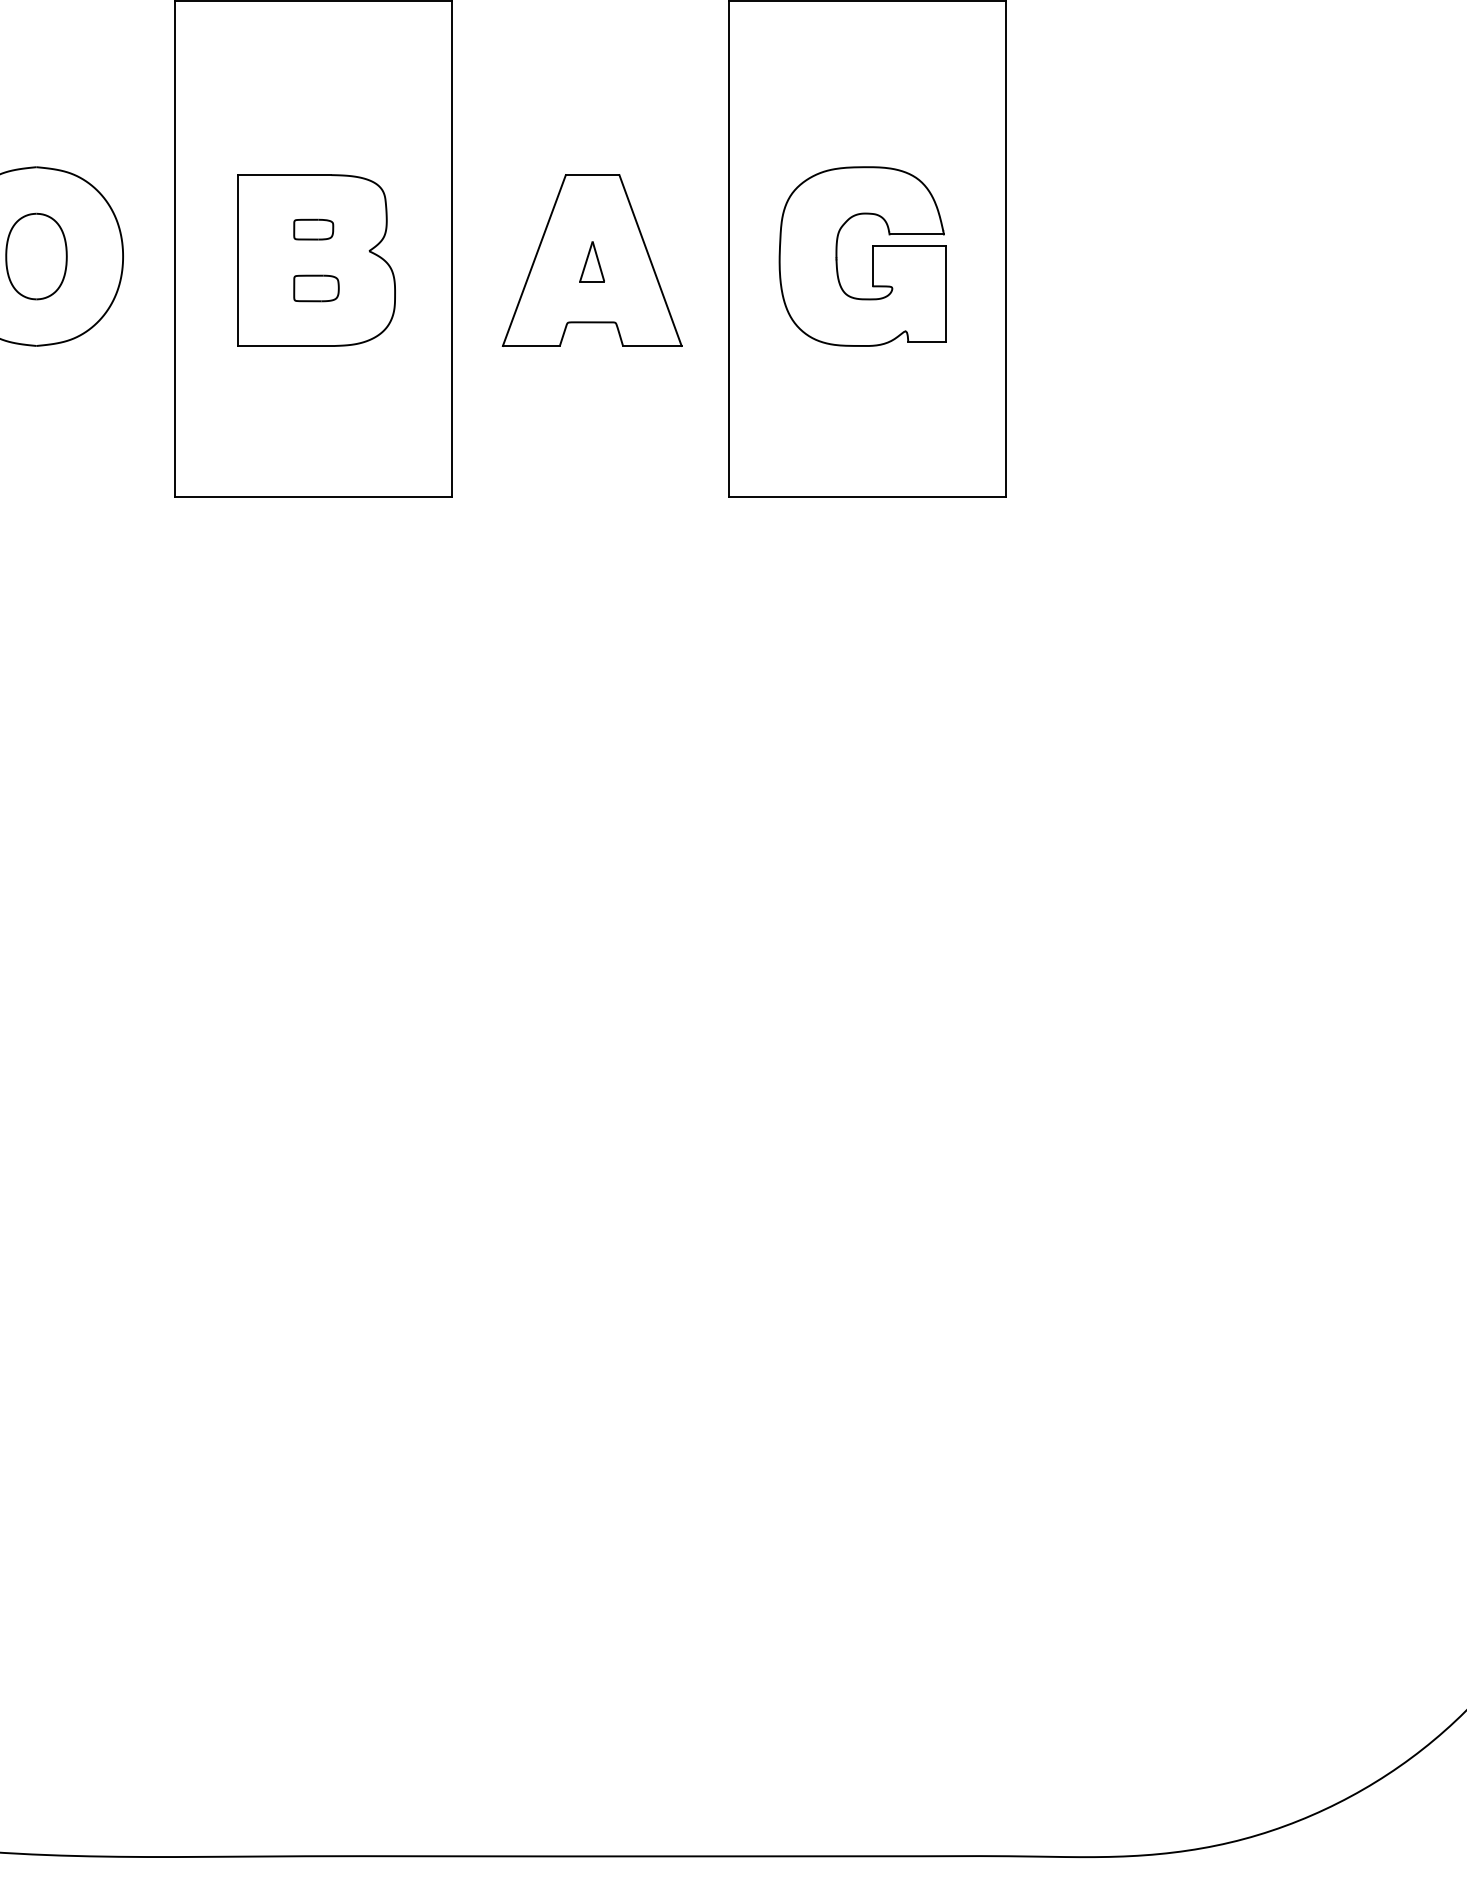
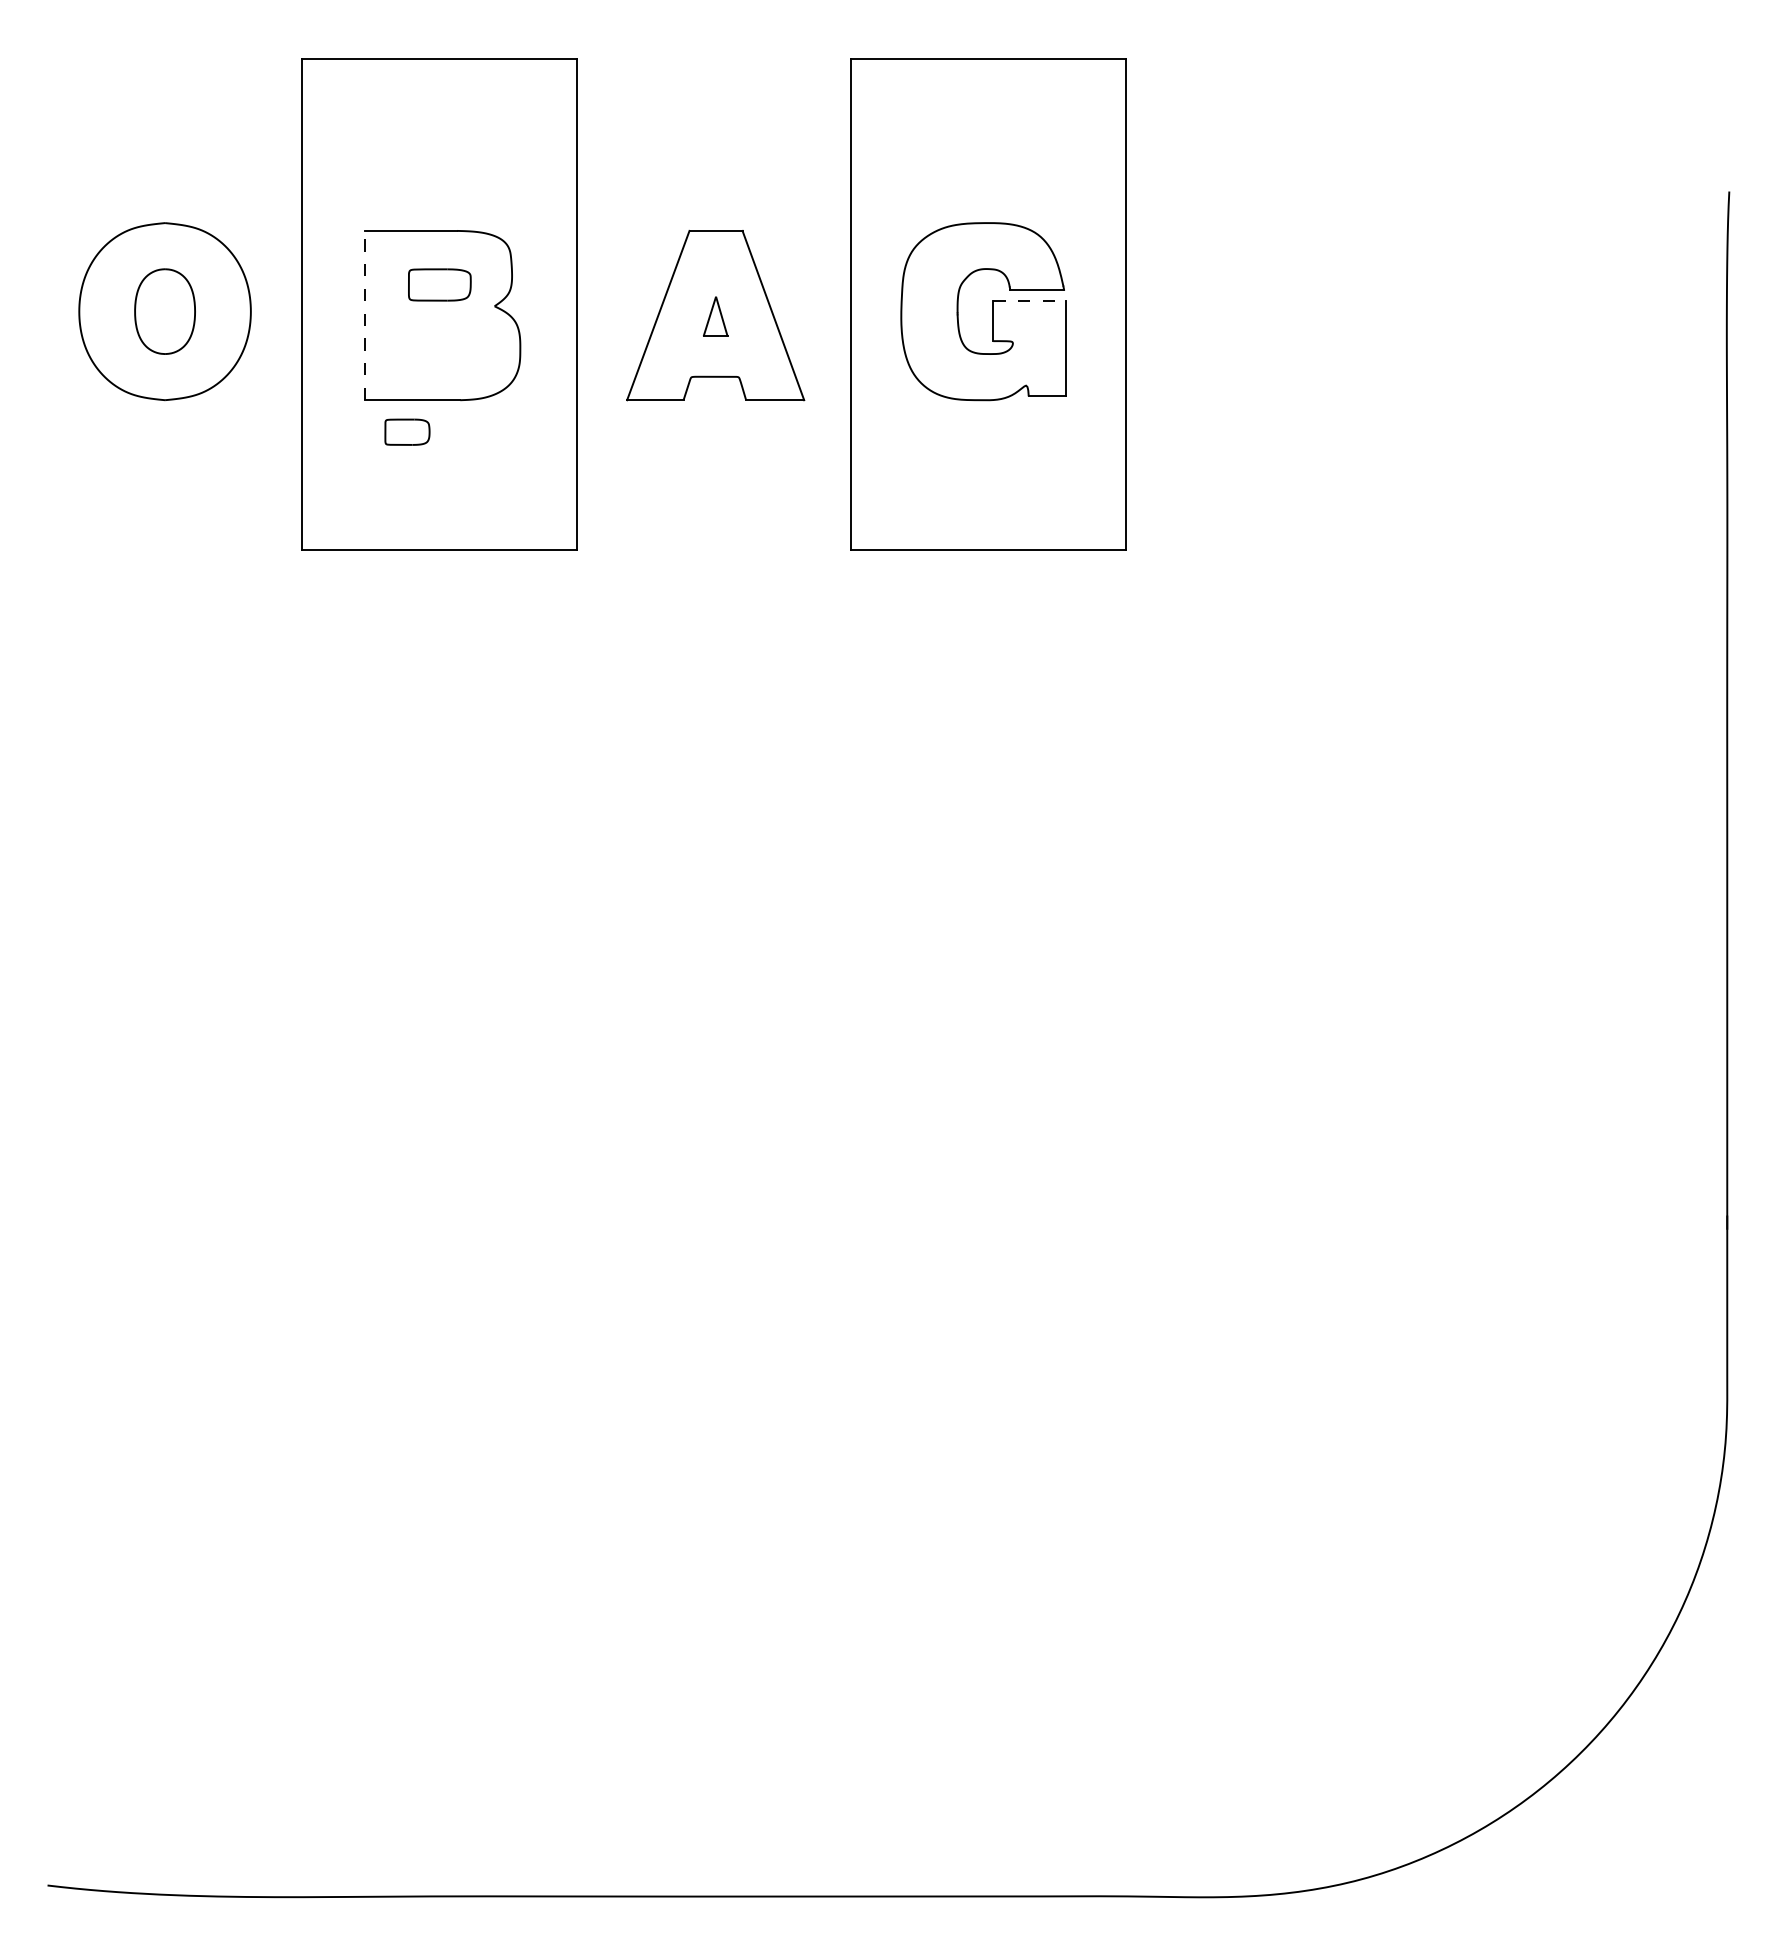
part: (313, 229) -> (439, 284), size x1.6
line: (909, 245) -> (1029, 300), solid -> dashed
line: (237, 260) -> (364, 315), solid -> dashed
part: (316, 287) -> (407, 431), moved

